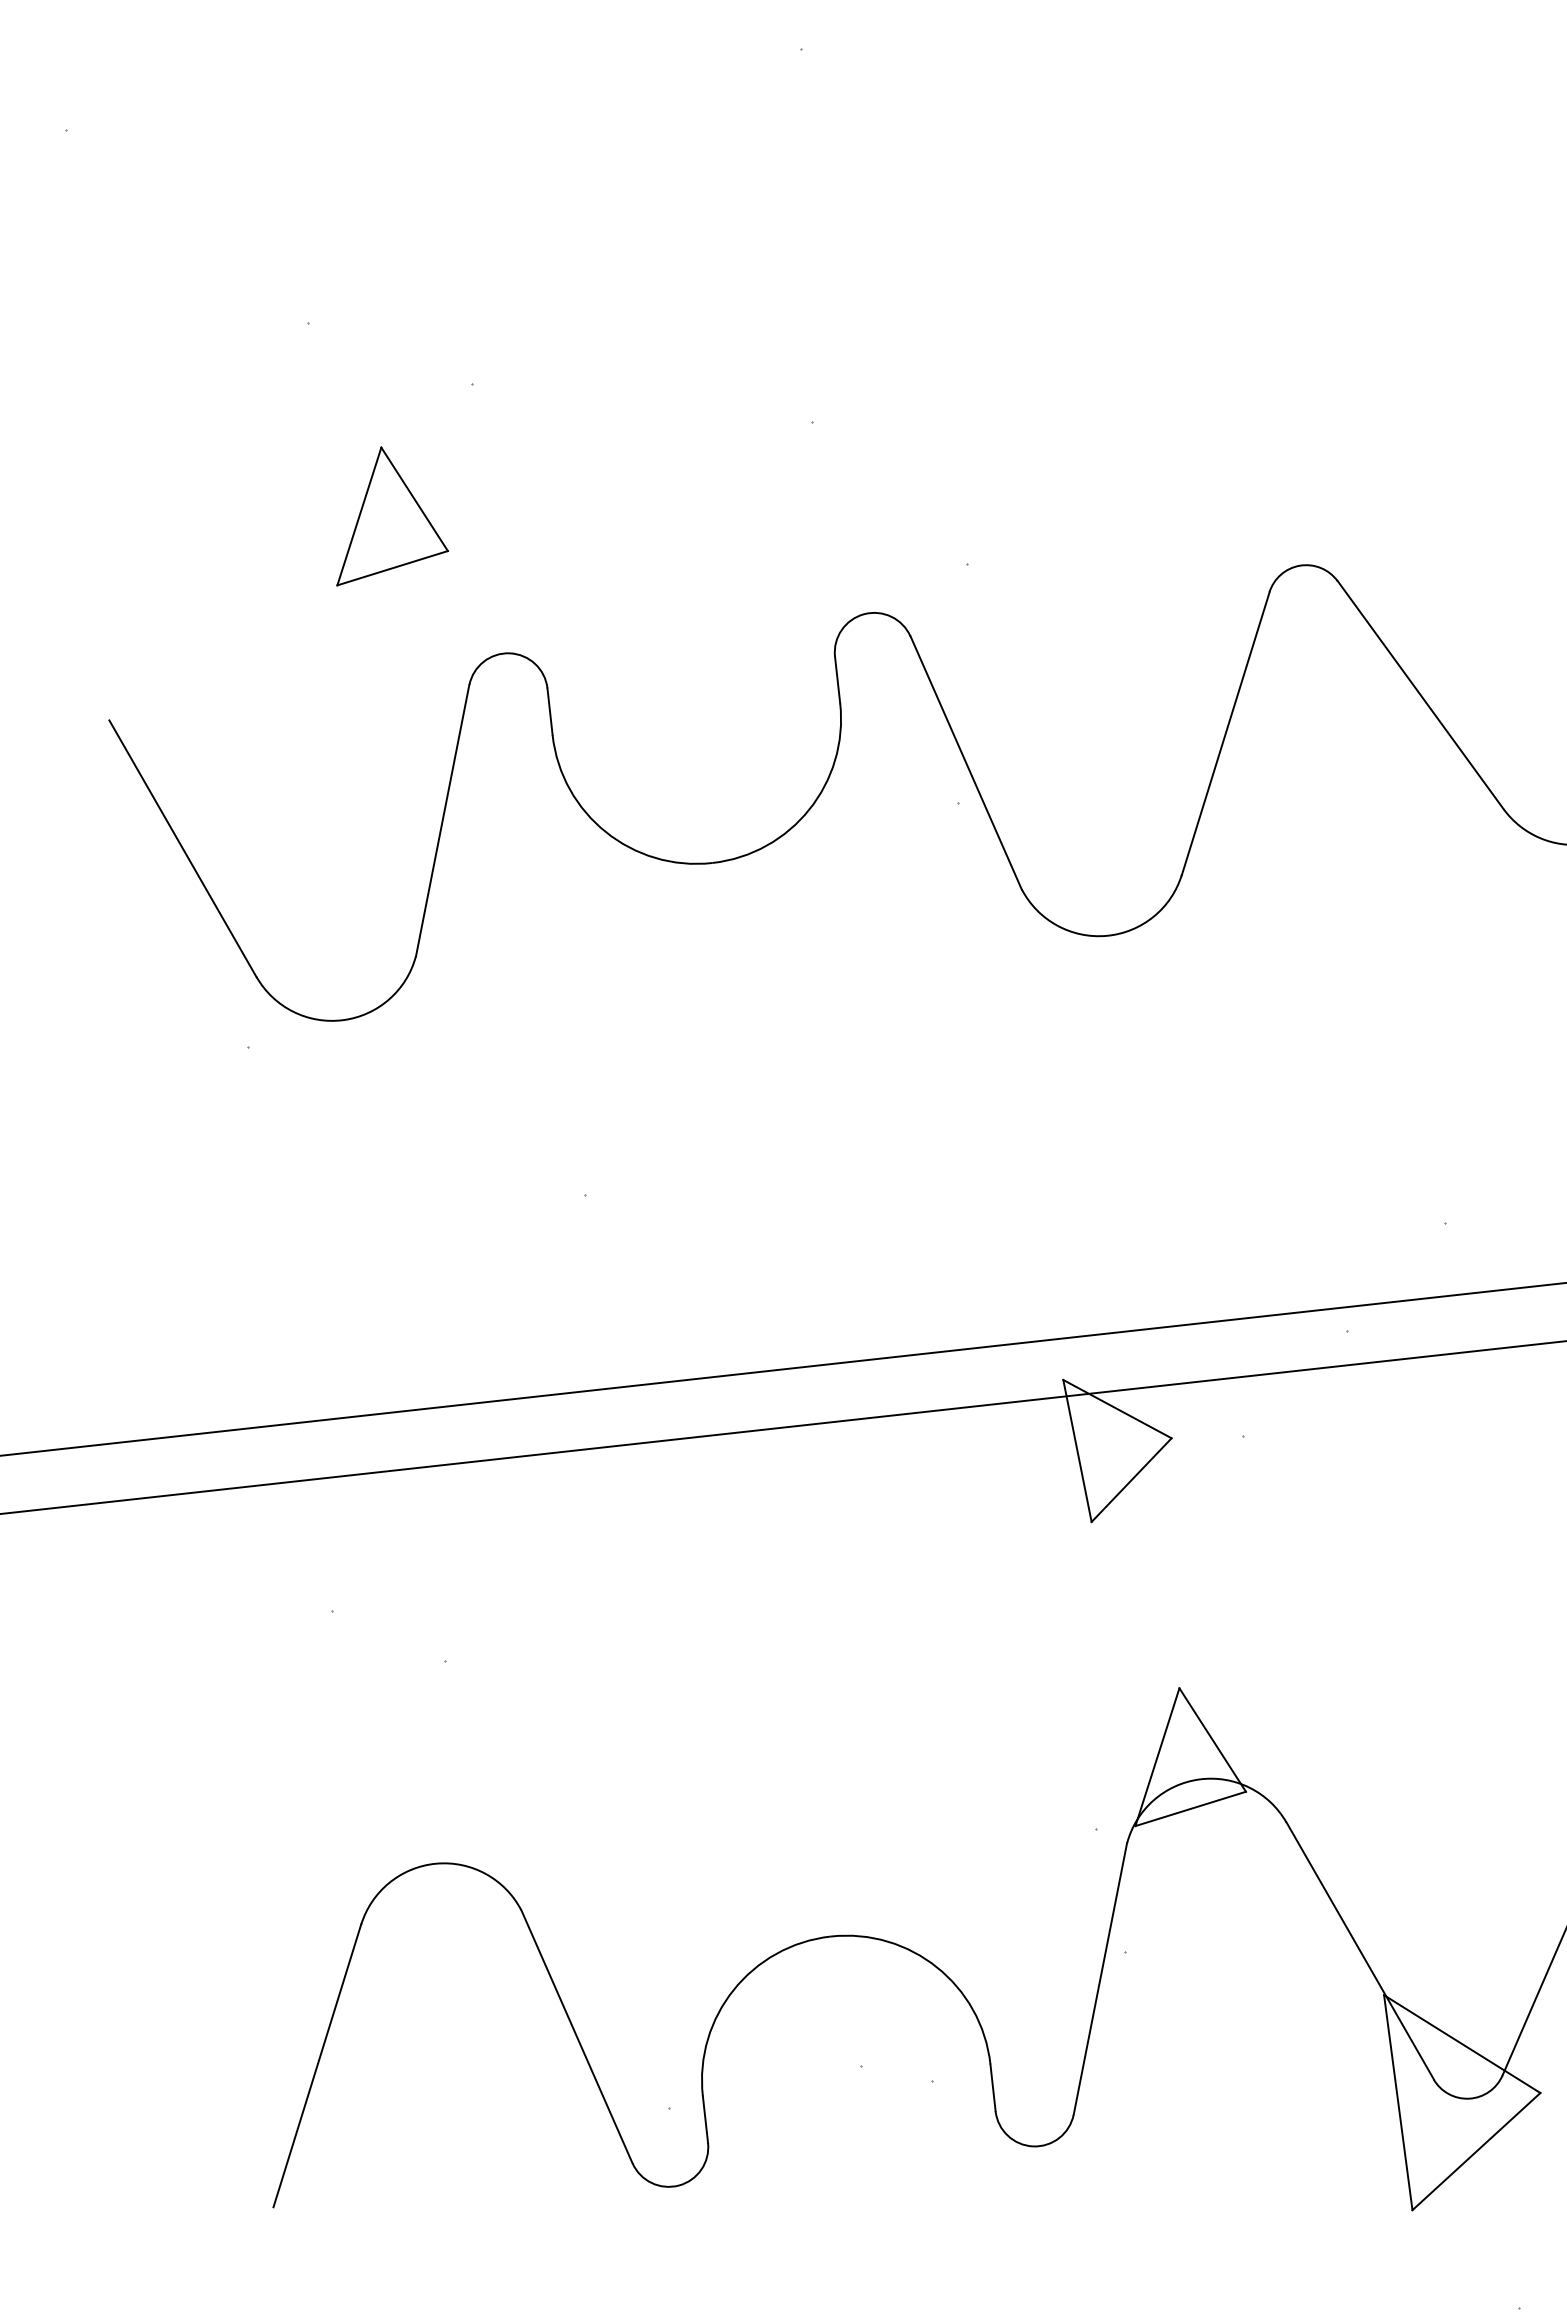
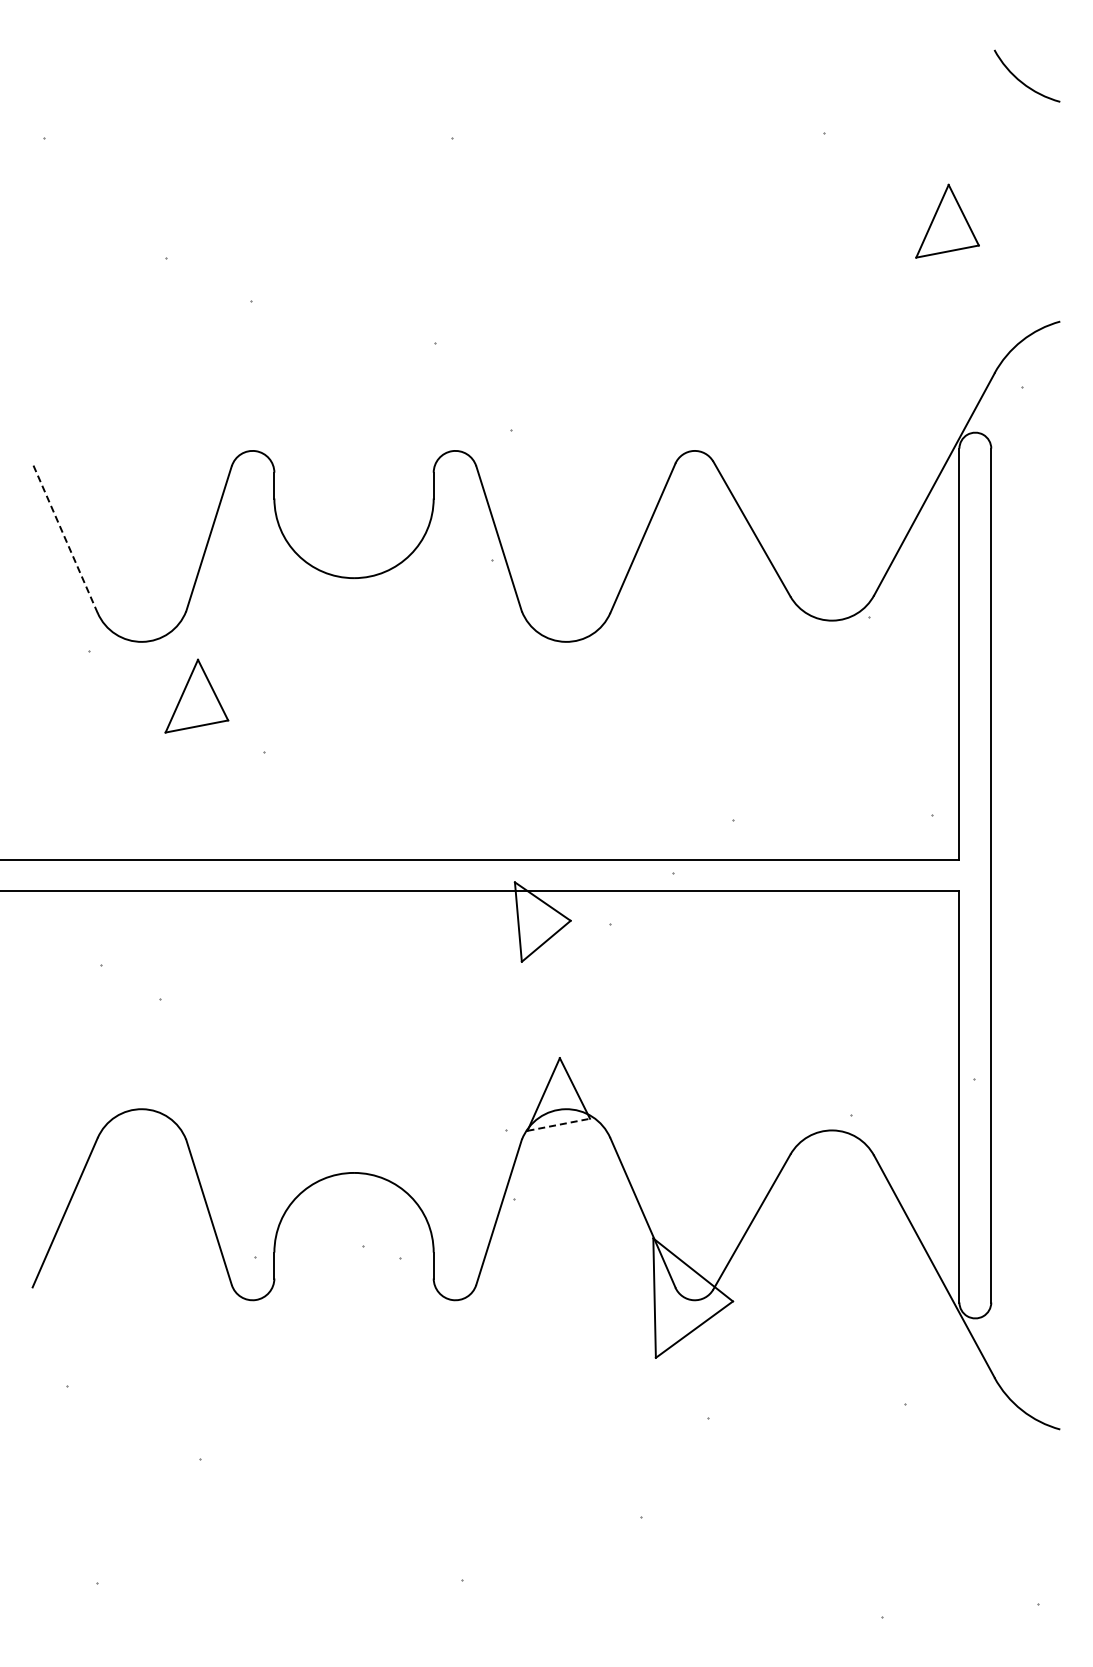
part: (385, 512) -> (196, 695), moved
line: (183, 848) -> (65, 538), solid -> dashed
line: (1190, 1808) -> (558, 1124), solid -> dashed

